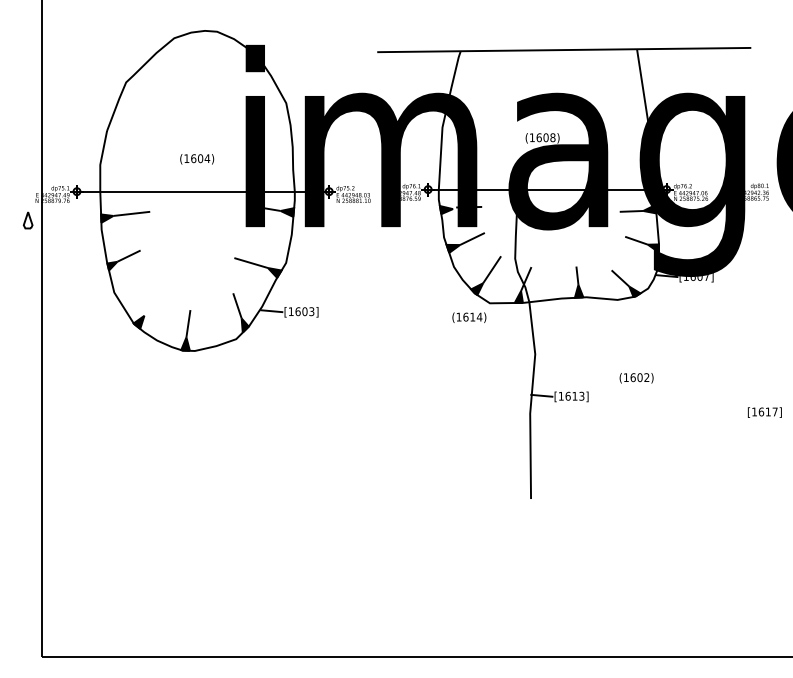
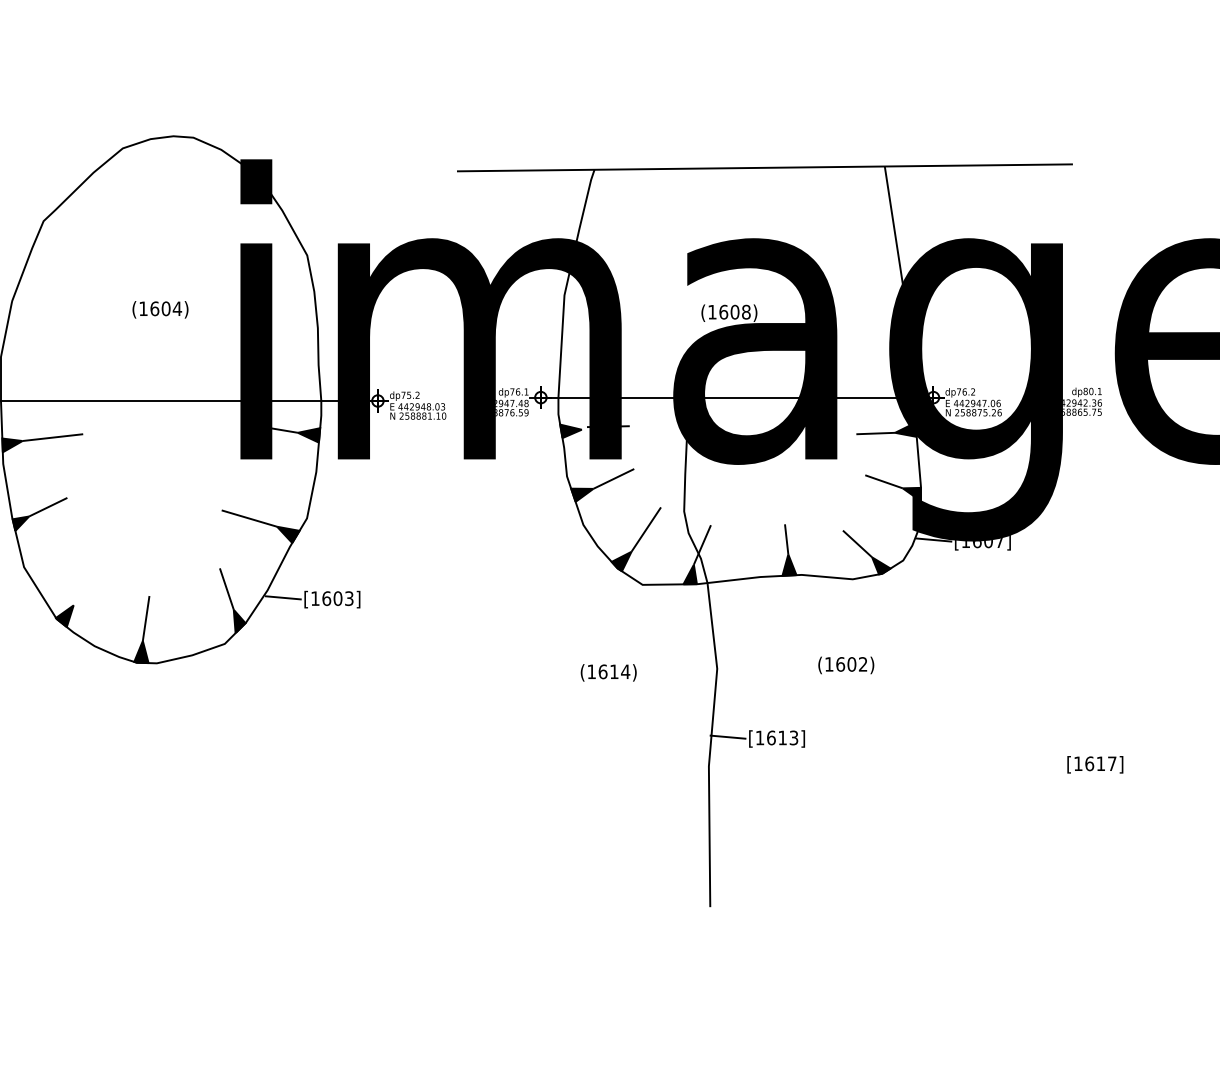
text: (197, 159) -> (161, 310), moved
text: (469, 317) -> (608, 672), moved
text: (636, 378) -> (846, 665), moved

